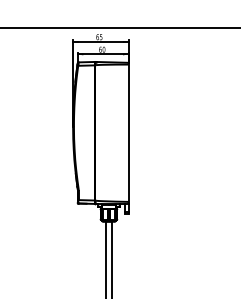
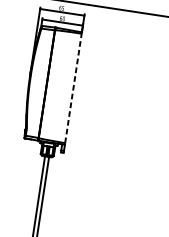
line: (128, 133) -> (73, 88), solid -> dashed

